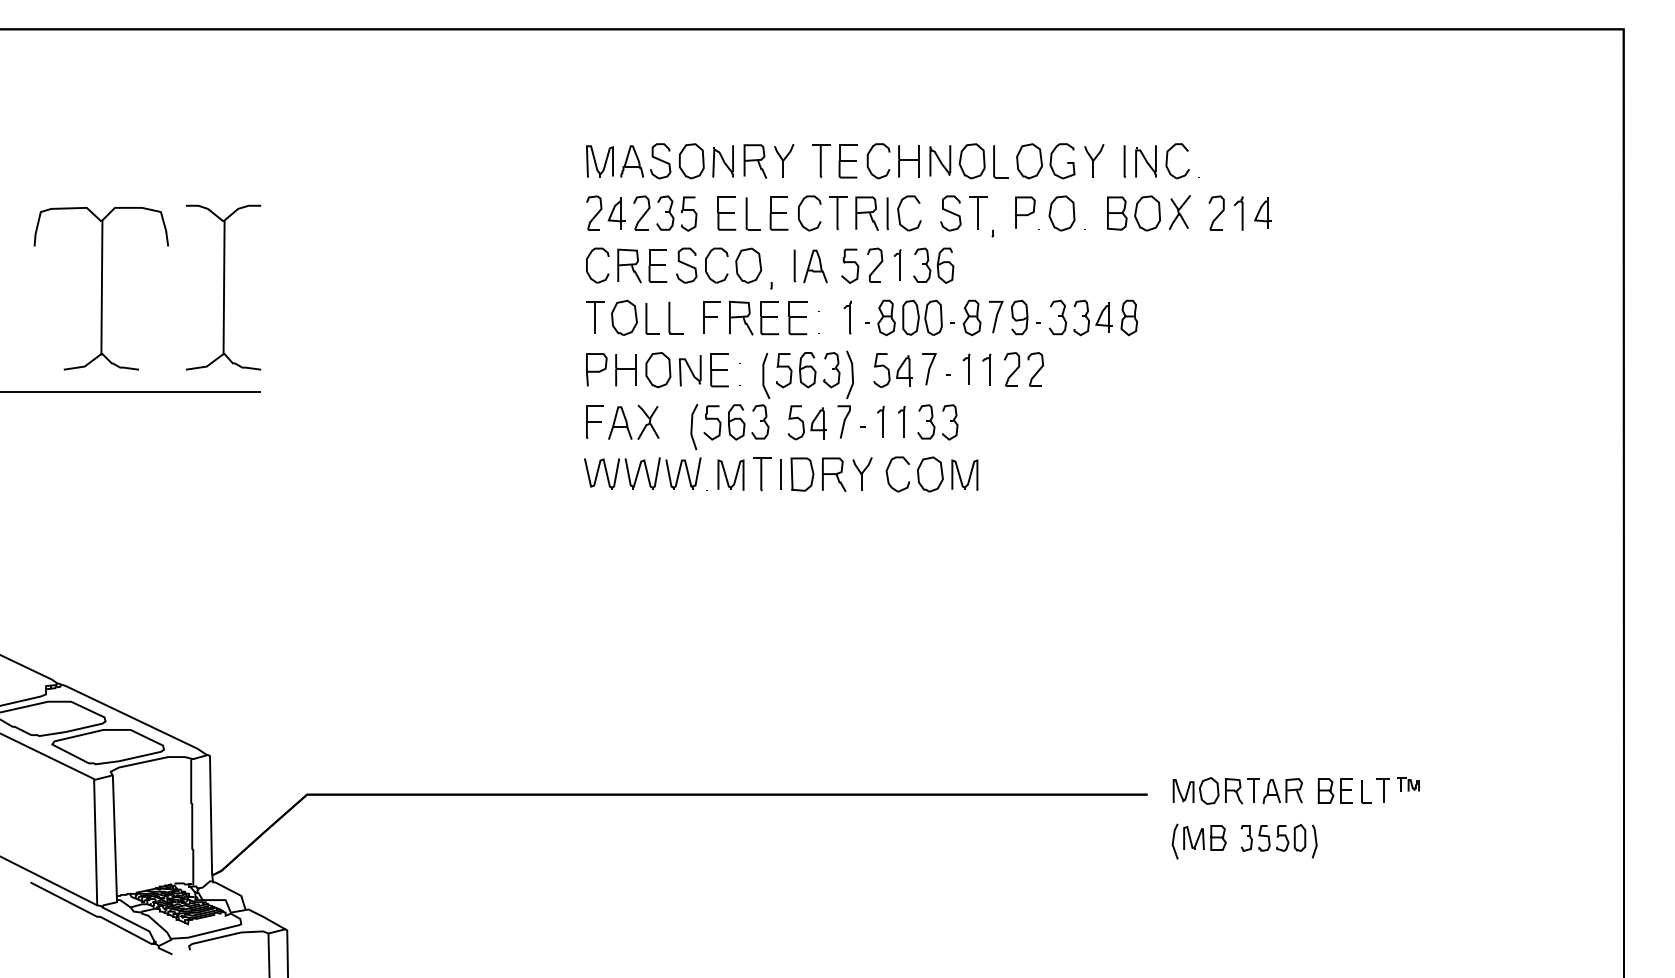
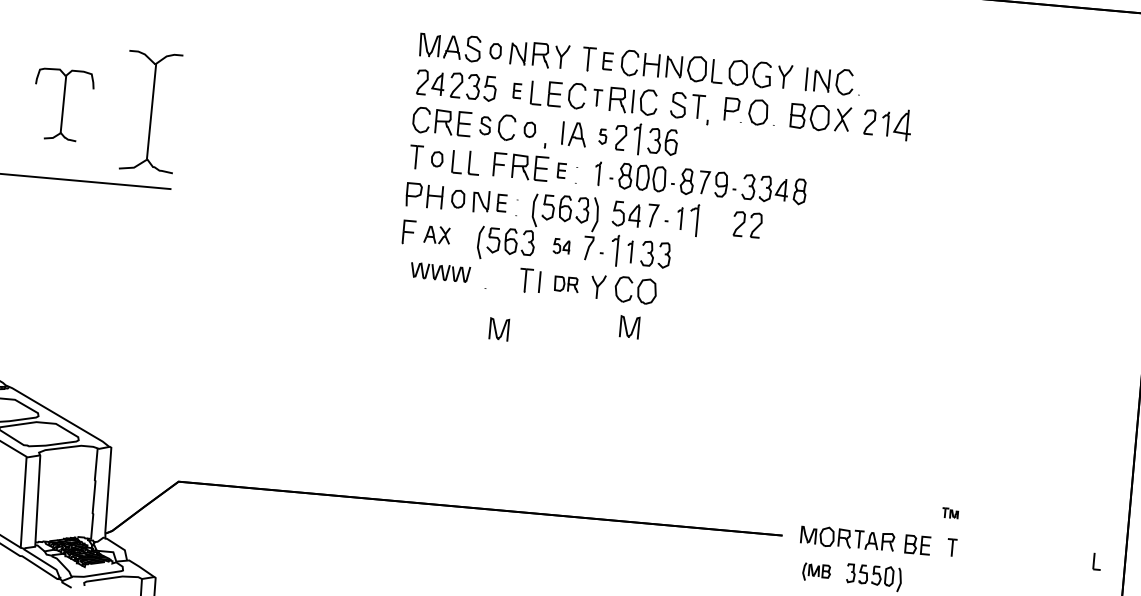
part: (691, 161) -> (495, 51), size x0.6
part: (847, 161) -> (607, 61), size x0.7
part: (1262, 212) -> (902, 124), size x1.4
part: (726, 213) -> (517, 91), size x0.6
part: (838, 213) -> (597, 98), size x0.7
part: (897, 264) -> (636, 138), size x1.4
part: (686, 265) -> (485, 125), size x0.7
part: (748, 265) -> (529, 129), size x0.6
part: (850, 265) -> (603, 136), size x0.6
part: (100, 288) -> (62, 104), size x0.6
part: (624, 317) -> (437, 159), size x0.6
part: (797, 318) -> (561, 171), size x0.6
part: (986, 369) -> (694, 219), size x1.4
part: (1024, 369) -> (747, 224), moved
part: (658, 370) -> (458, 199), size x0.7
part: (719, 370) -> (502, 203), size x0.7
part: (633, 421) -> (437, 234), size x0.7
part: (880, 421) -> (614, 250), size x1.4
part: (807, 422) -> (562, 246), size x0.6
part: (642, 473) -> (440, 272), size x0.7
part: (730, 474) -> (498, 329), moved
part: (818, 474) -> (566, 284), size x0.6
part: (964, 474) -> (629, 326), moved
part: (1408, 784) -> (950, 513), moved
part: (1366, 791) -> (1097, 561), moved
part: (1198, 841) -> (816, 572), size x0.7

